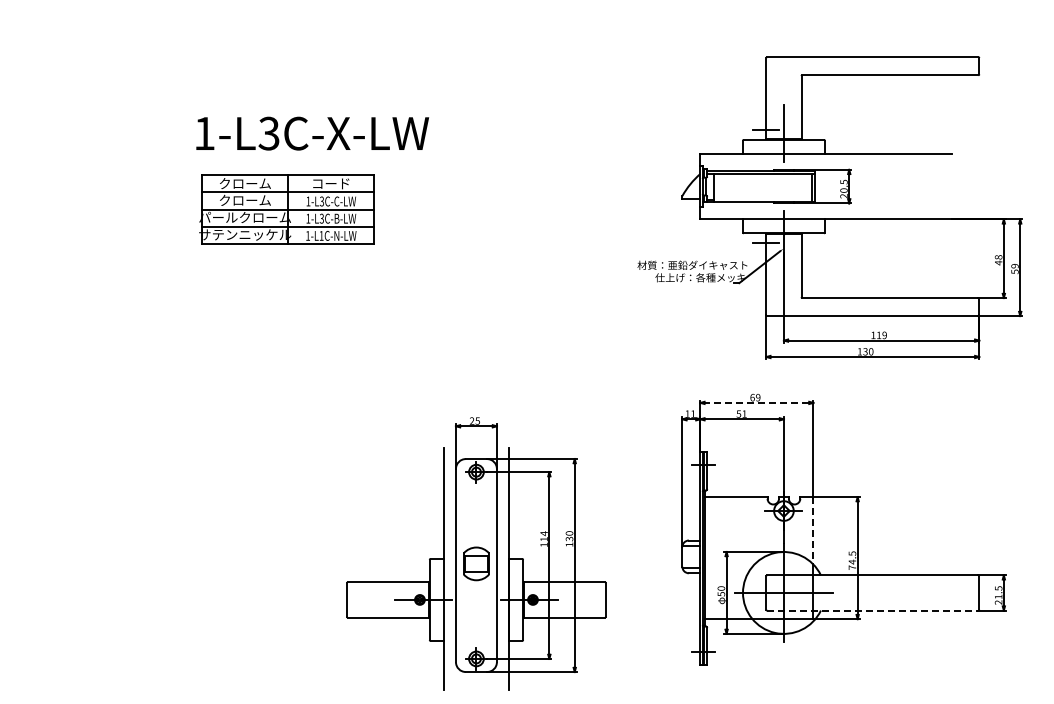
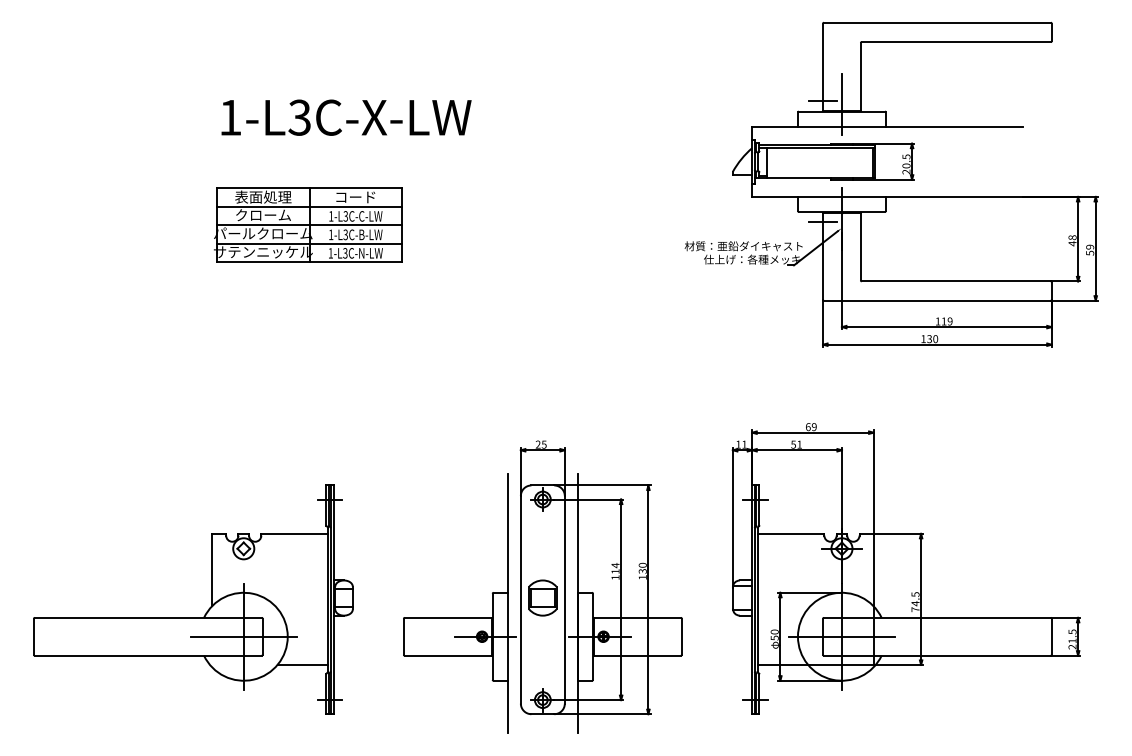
text: (312, 133) -> (346, 117), moved
text: (245, 183) -> (263, 197), クローム -> 表面処理
part: (829, 207) -> (890, 184), moved
text: (321, 235) -> (345, 252), 1-L1C-N-LW -> 1-L3C-N-LW
line: (756, 402) -> (812, 432), dashed -> solid
line: (813, 530) -> (873, 569), dashed -> solid
part: (476, 553) -> (542, 586), moved
part: (179, 574) -> (192, 616), added
line: (872, 610) -> (937, 655), dashed -> solid

